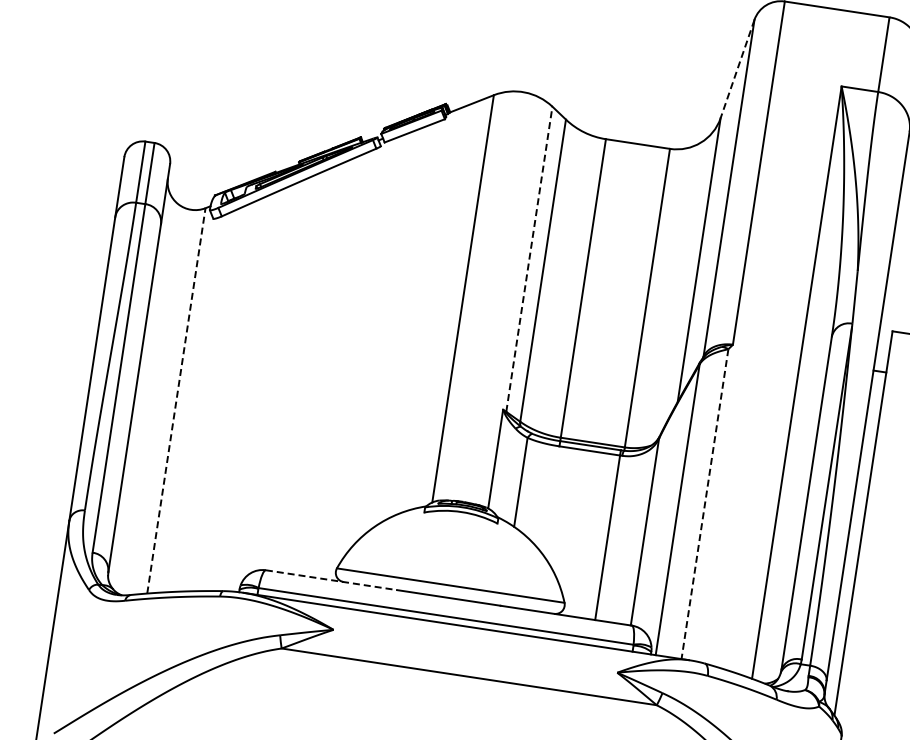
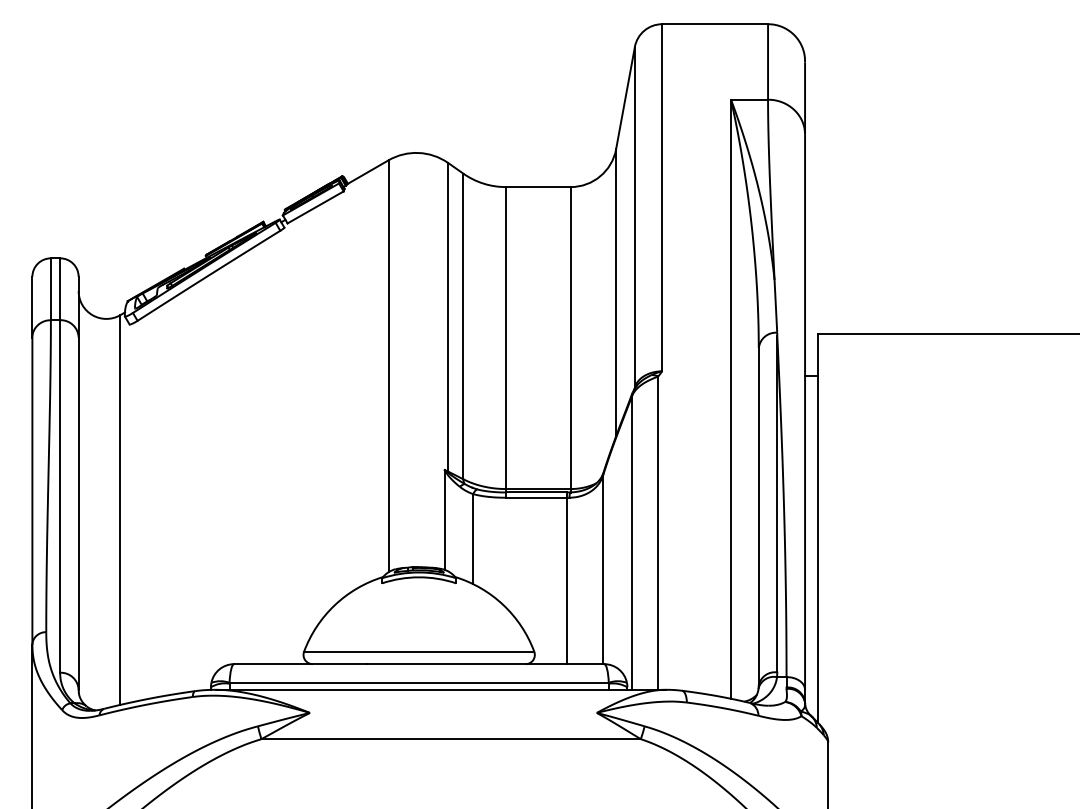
line: (737, 69) -> (625, 98), dashed -> solid
line: (529, 258) -> (448, 316), dashed -> solid
line: (176, 401) -> (120, 510), dashed -> solid
line: (705, 504) -> (658, 533), dashed -> solid
line: (331, 580) -> (300, 664), dashed -> solid

